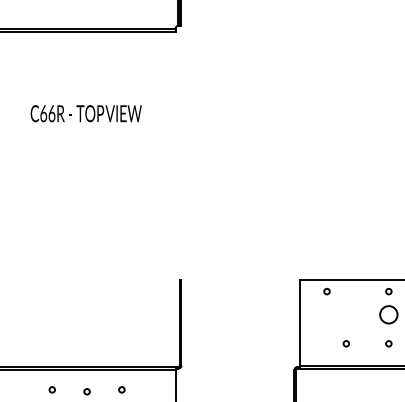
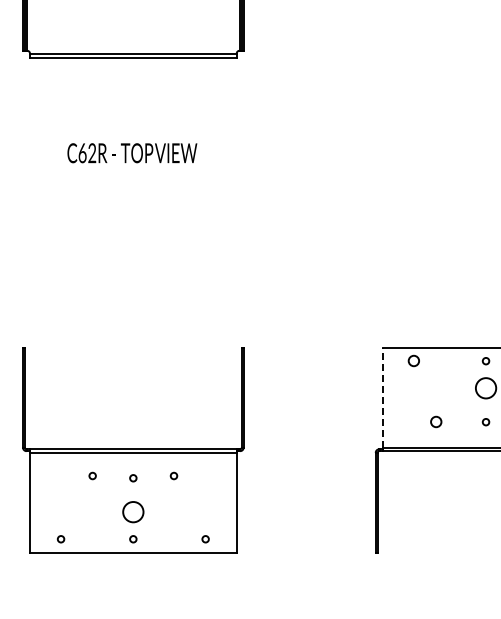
text: (52, 113) -> (92, 153), C66R -> C62R
circle: (326, 291) -> (413, 361), size x1.6
line: (300, 322) -> (382, 397), solid -> dashed
circle: (346, 344) -> (436, 422), size x1.6

